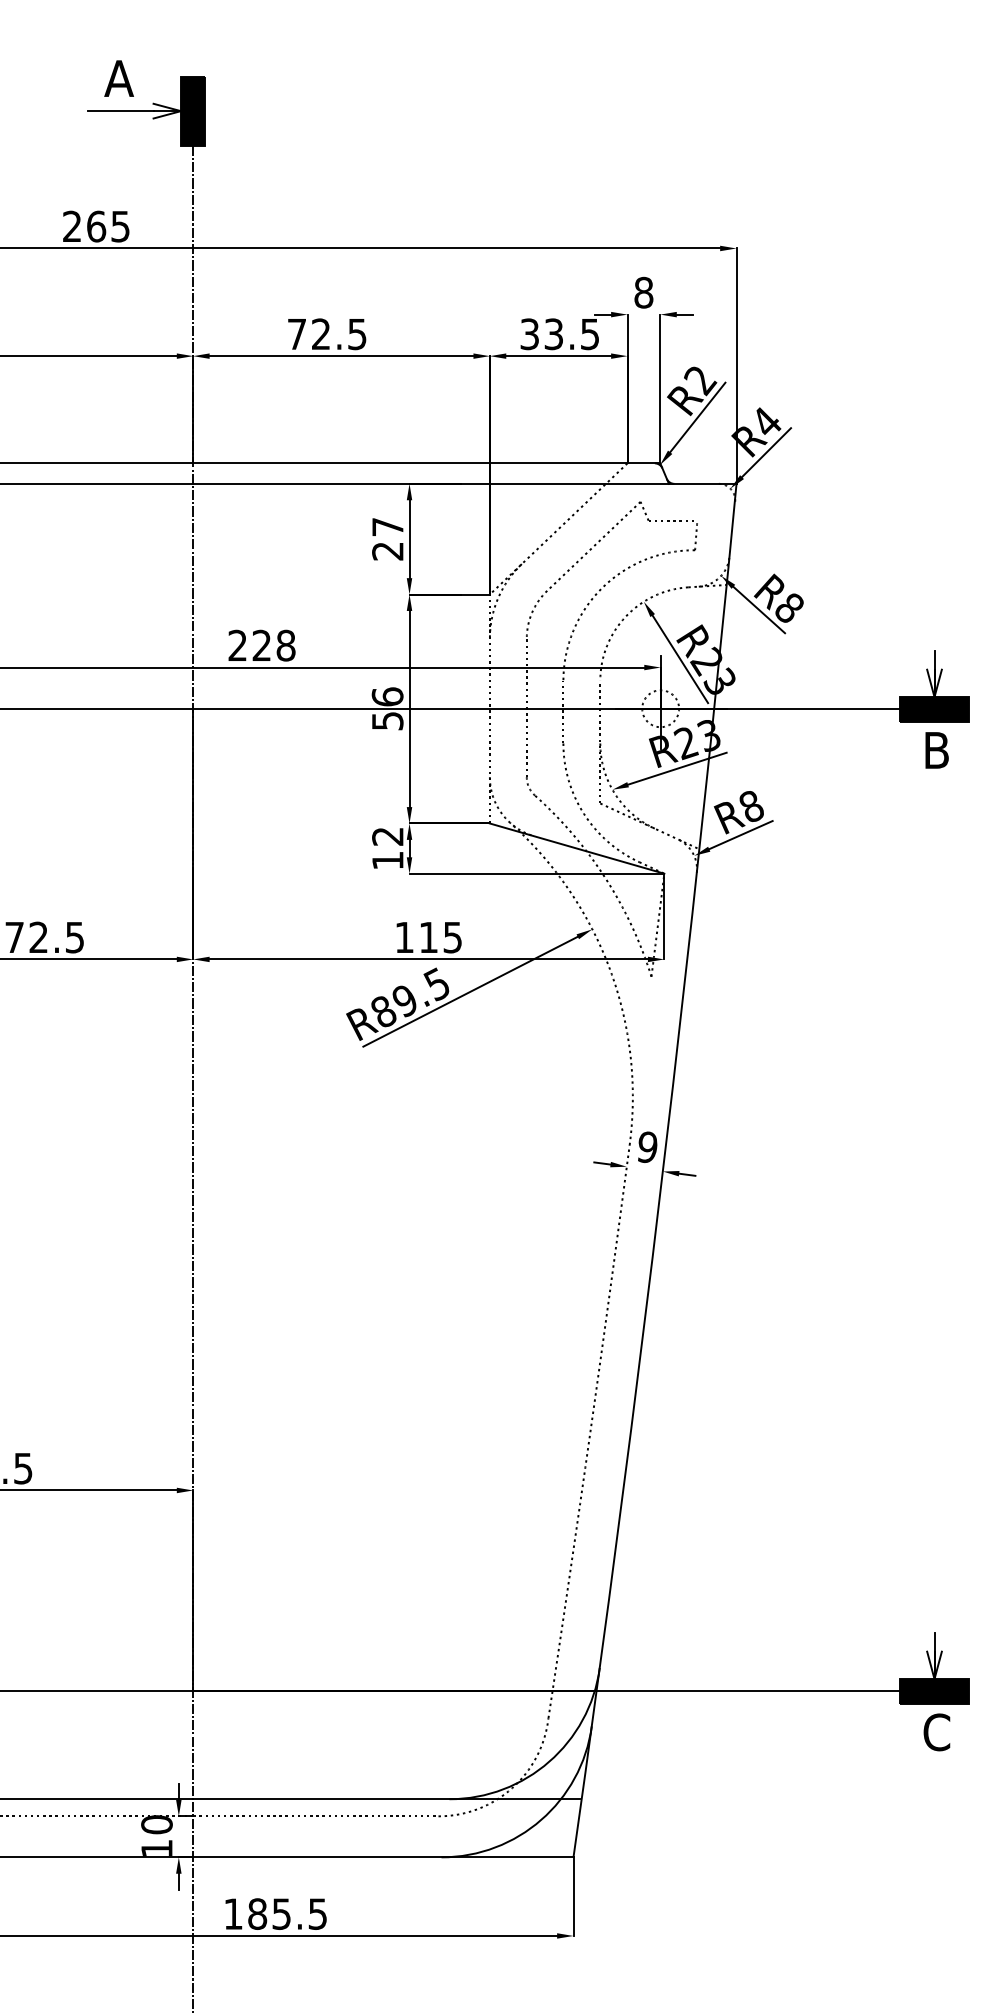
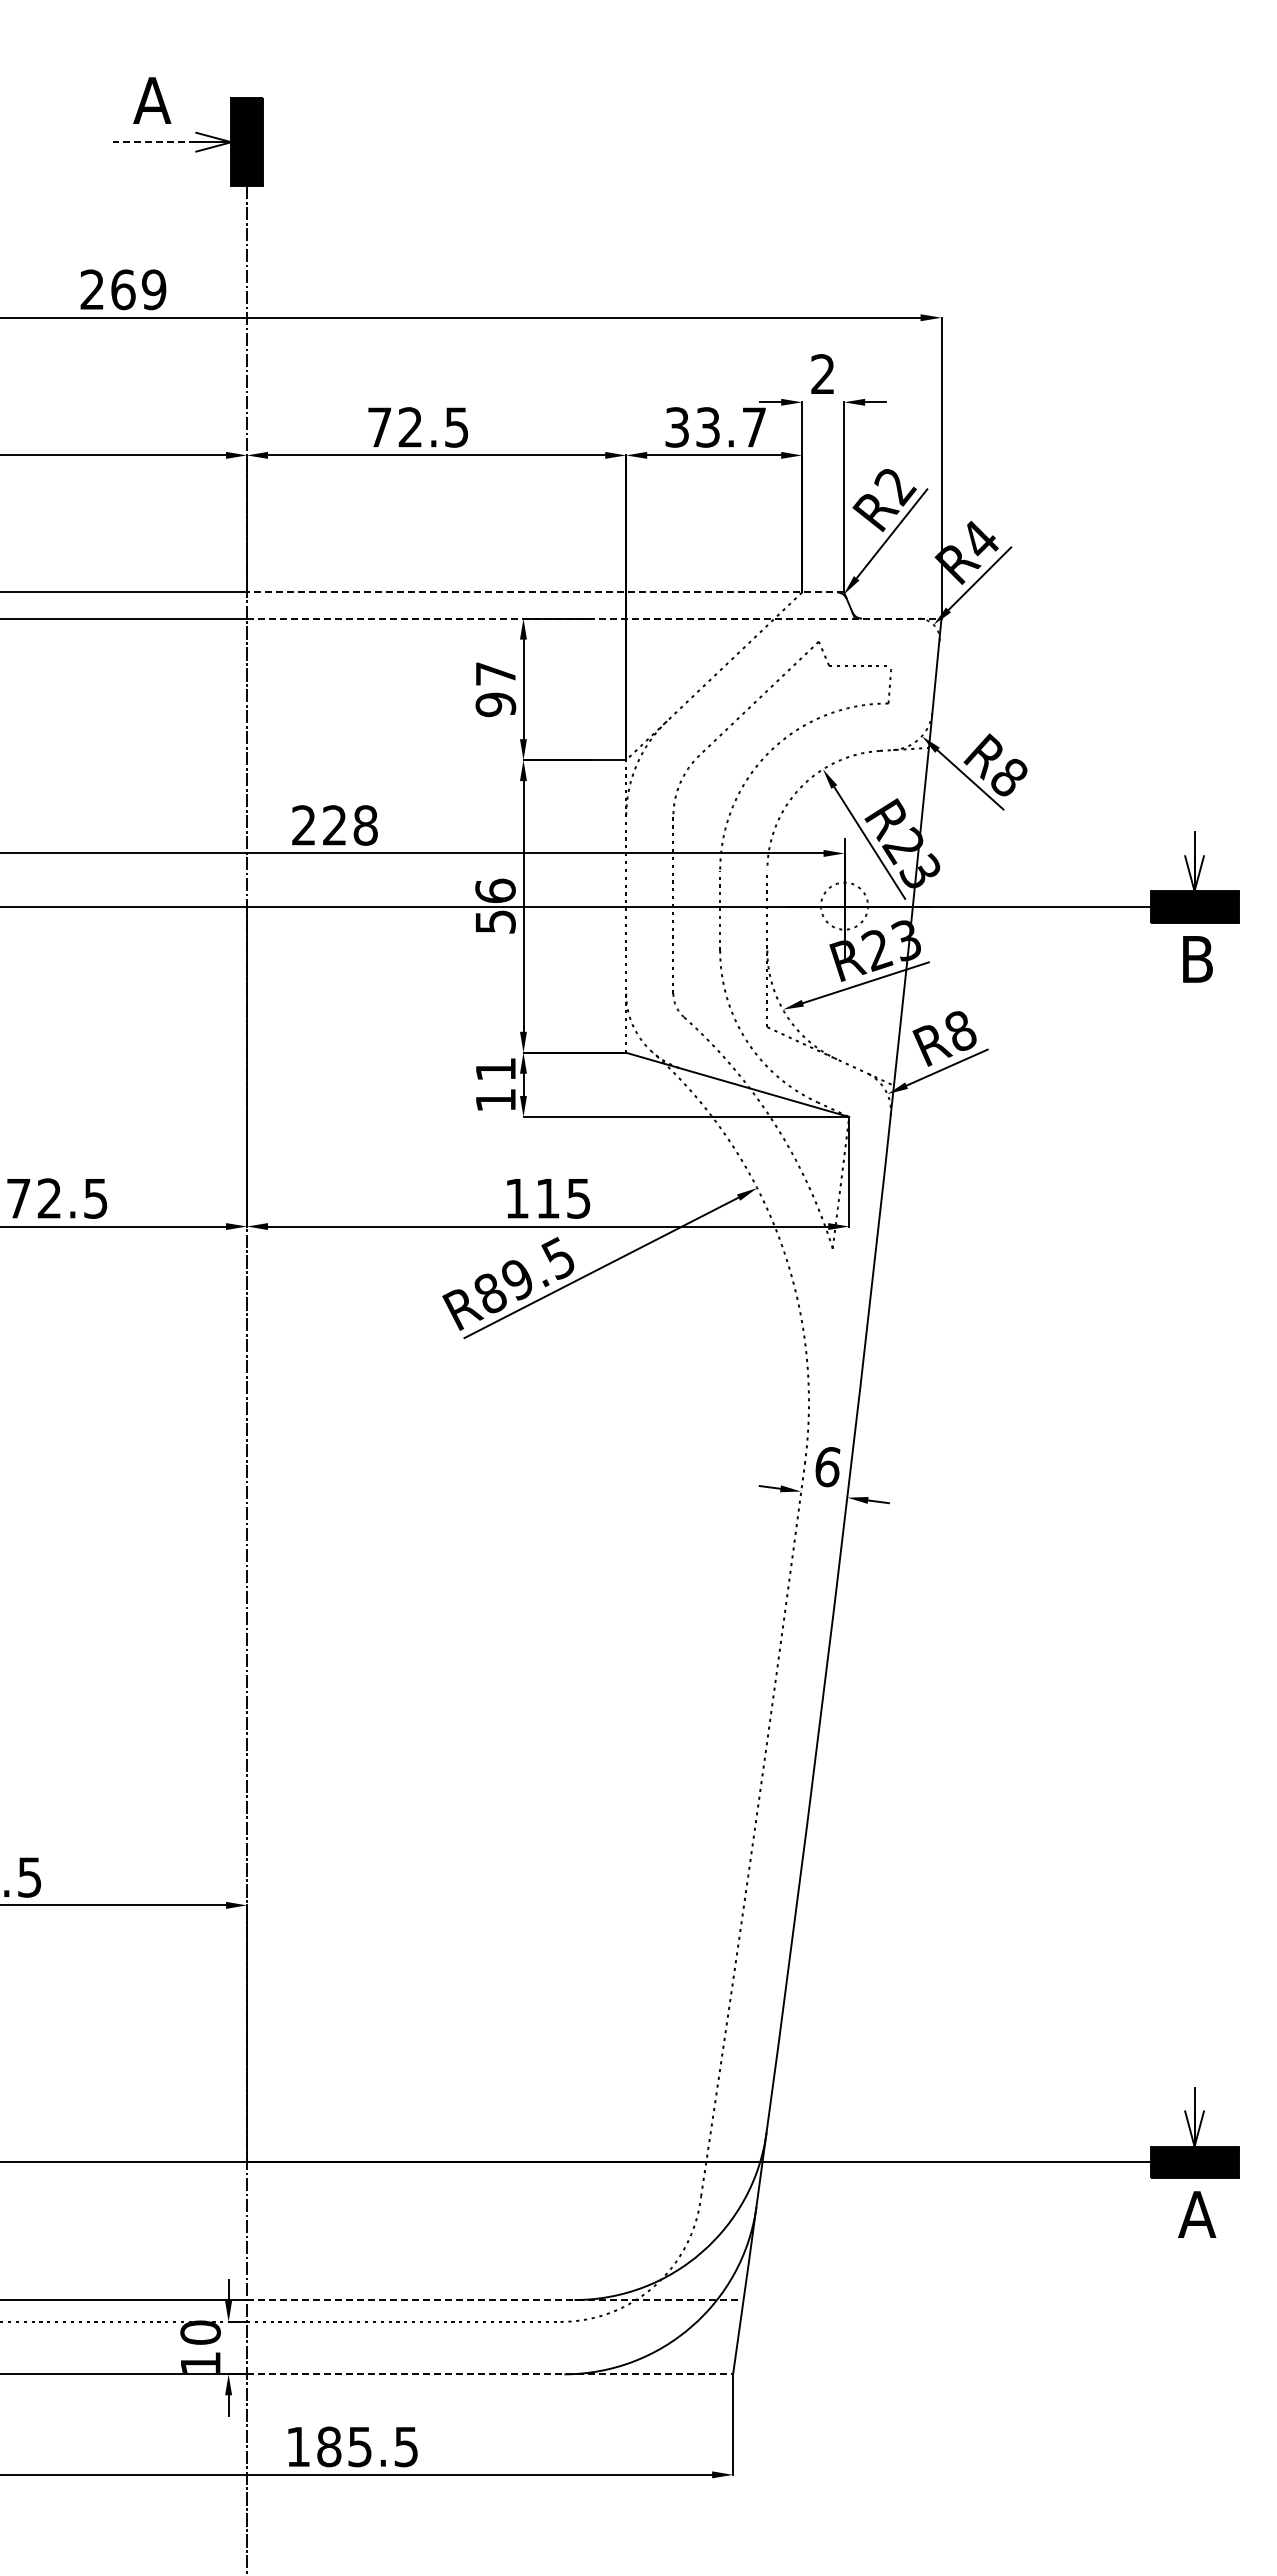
line: (120, 111) -> (154, 142), solid -> dashed
text: (120, 226) -> (154, 289), 265 -> 269
text: (644, 292) -> (823, 374), 8 -> 2
text: (589, 334) -> (753, 427), 33.5 -> 33.7
line: (426, 463) -> (545, 592), solid -> dashed
line: (465, 483) -> (594, 618), solid -> dashed
text: (387, 551) -> (495, 704), 27 -> 97
text: (387, 836) -> (495, 1069), 12 -> 11
text: (647, 1147) -> (827, 1466), 9 -> 6
text: (936, 1732) -> (1197, 2214), C -> A
line: (386, 1799) -> (494, 2300), solid -> dashed
line: (383, 1857) -> (490, 2374), solid -> dashed

